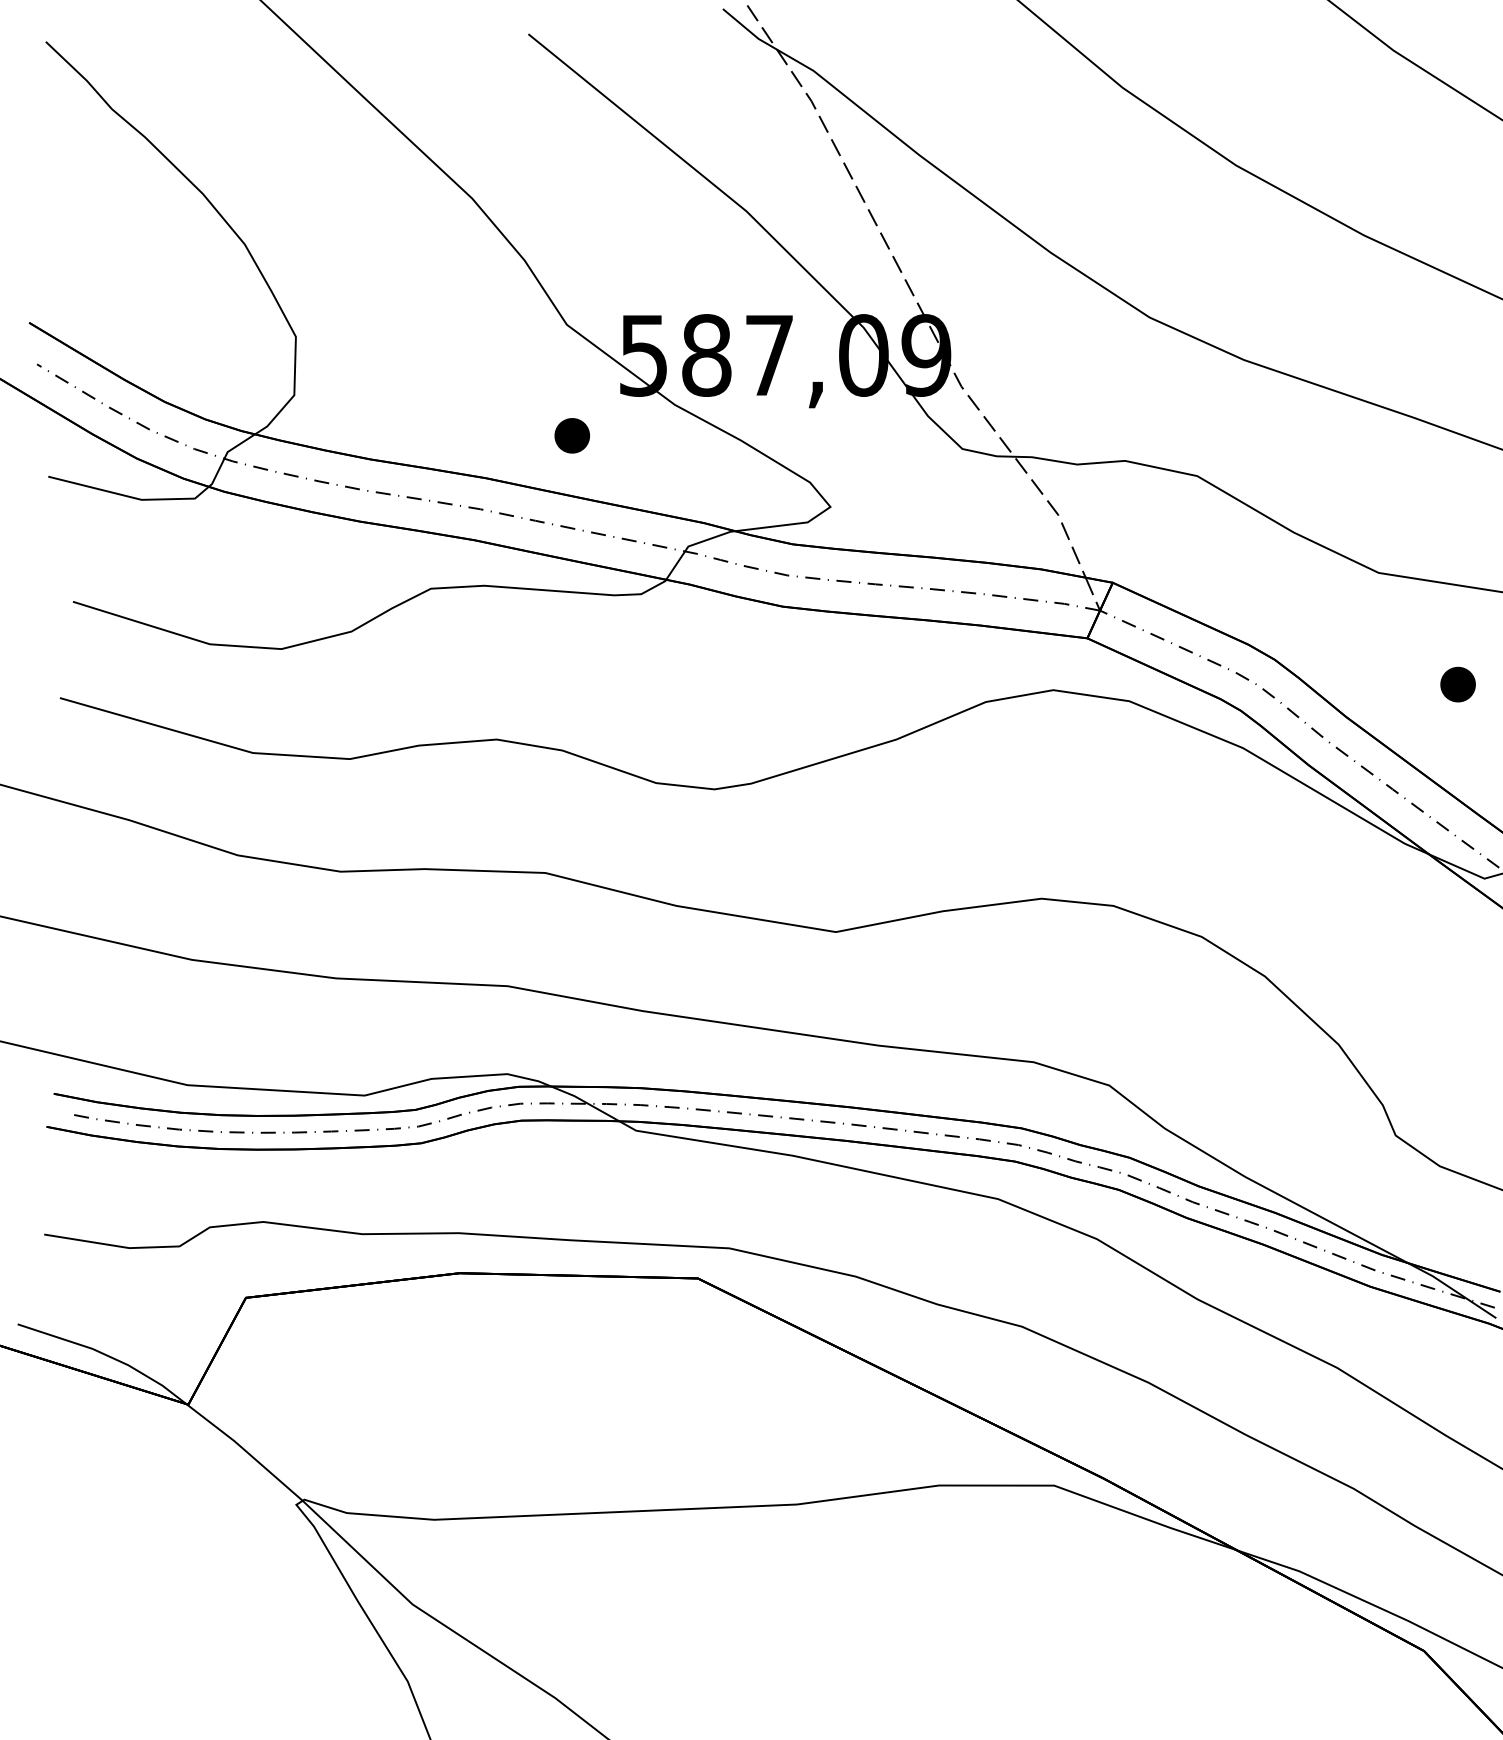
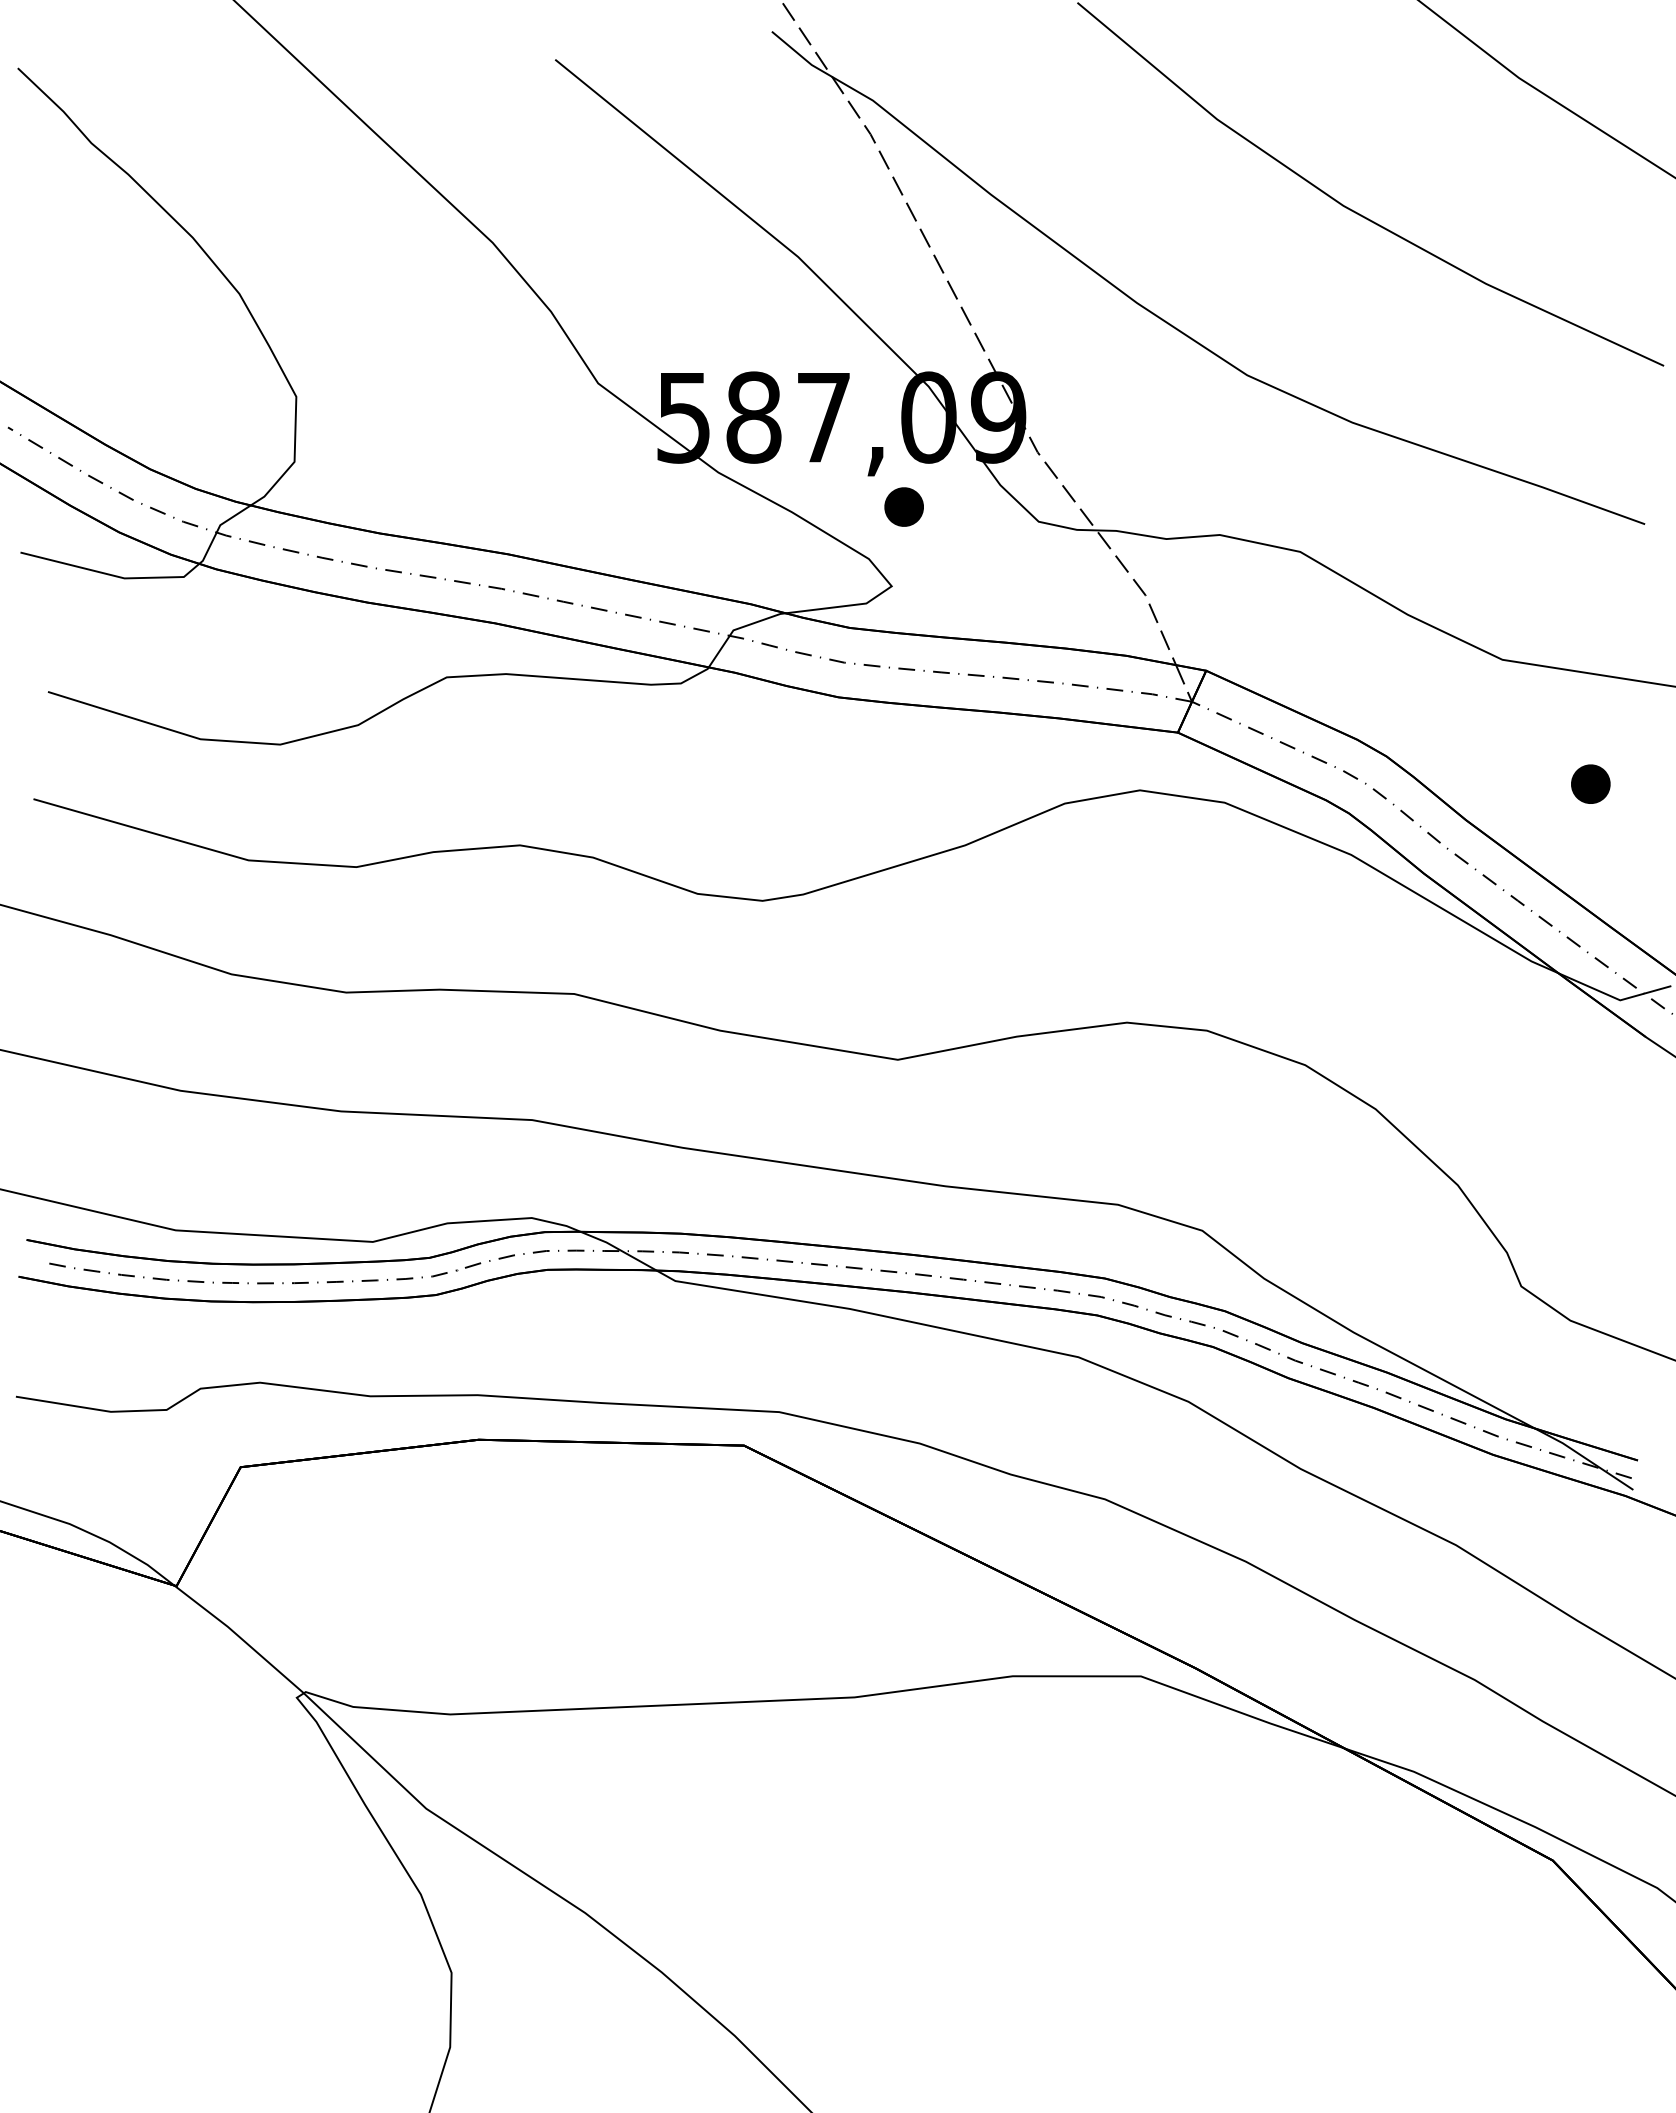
part: (571, 435) -> (903, 506), moved

